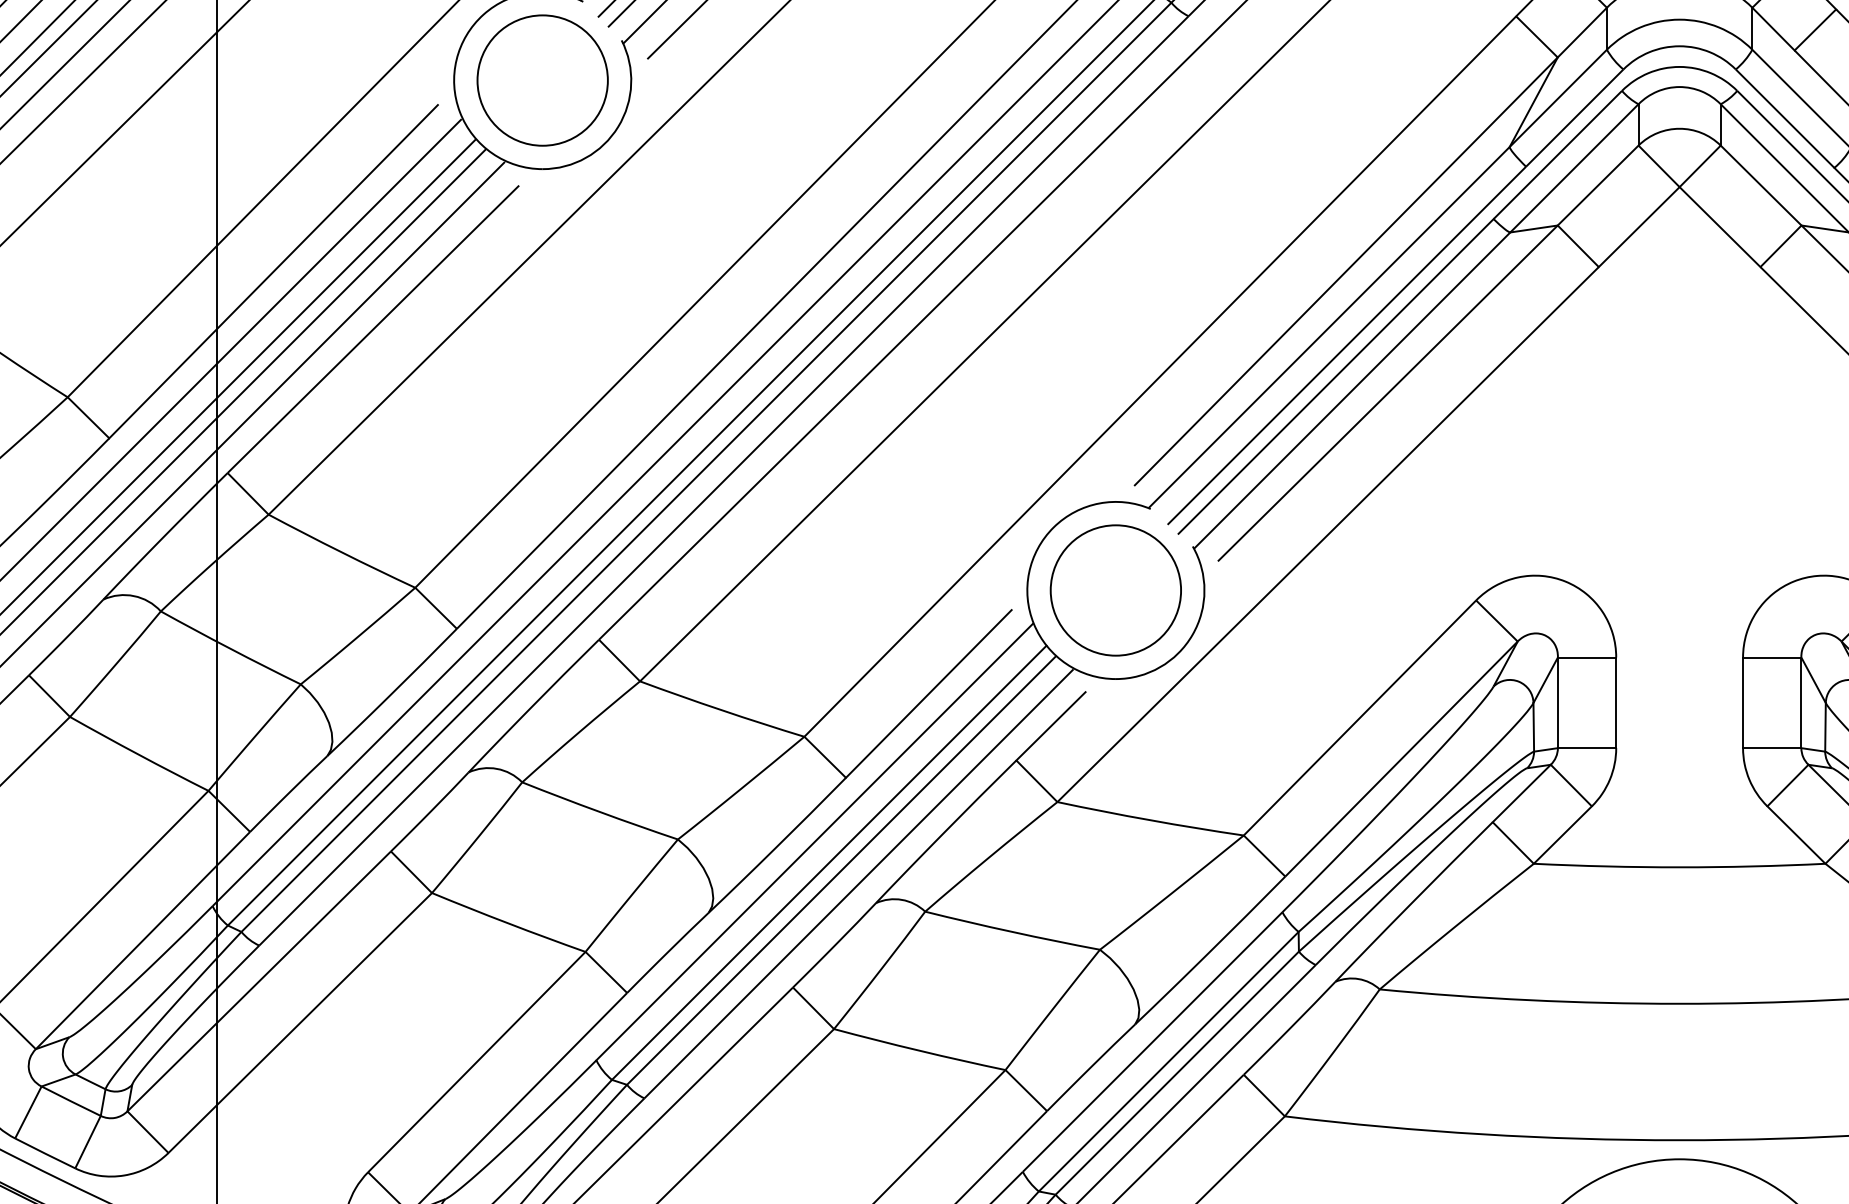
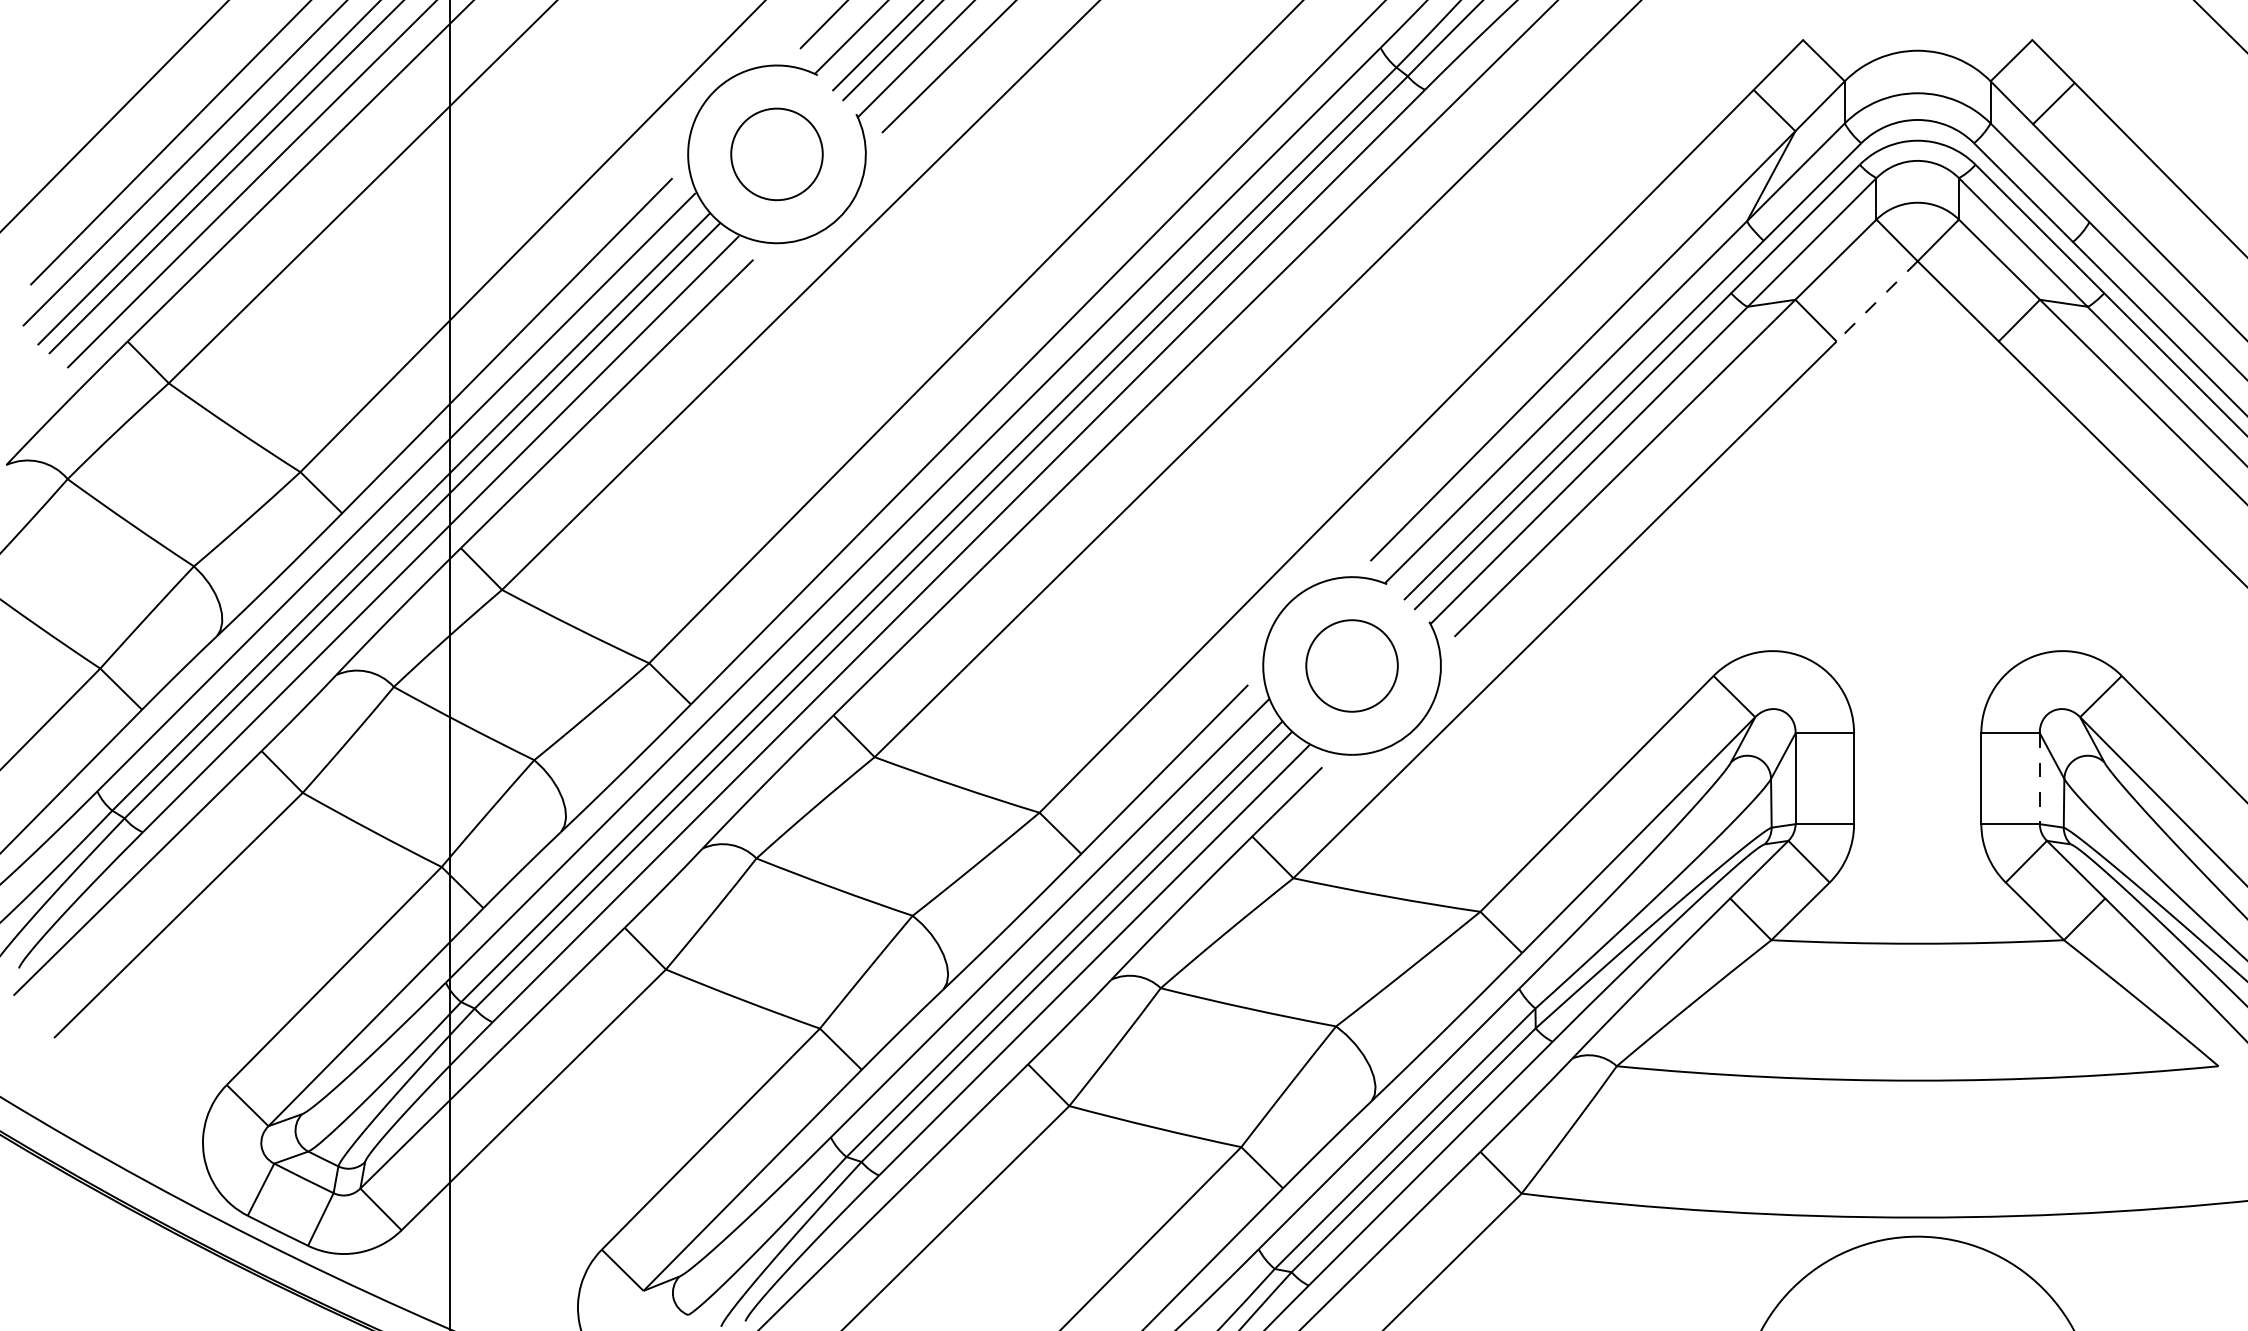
circle: (542, 80) -> (776, 154), size x0.7
line: (1638, 227) -> (1876, 301), solid -> dashed
circle: (1115, 590) -> (1351, 665), size x0.7
line: (1801, 703) -> (2039, 779), solid -> dashed

